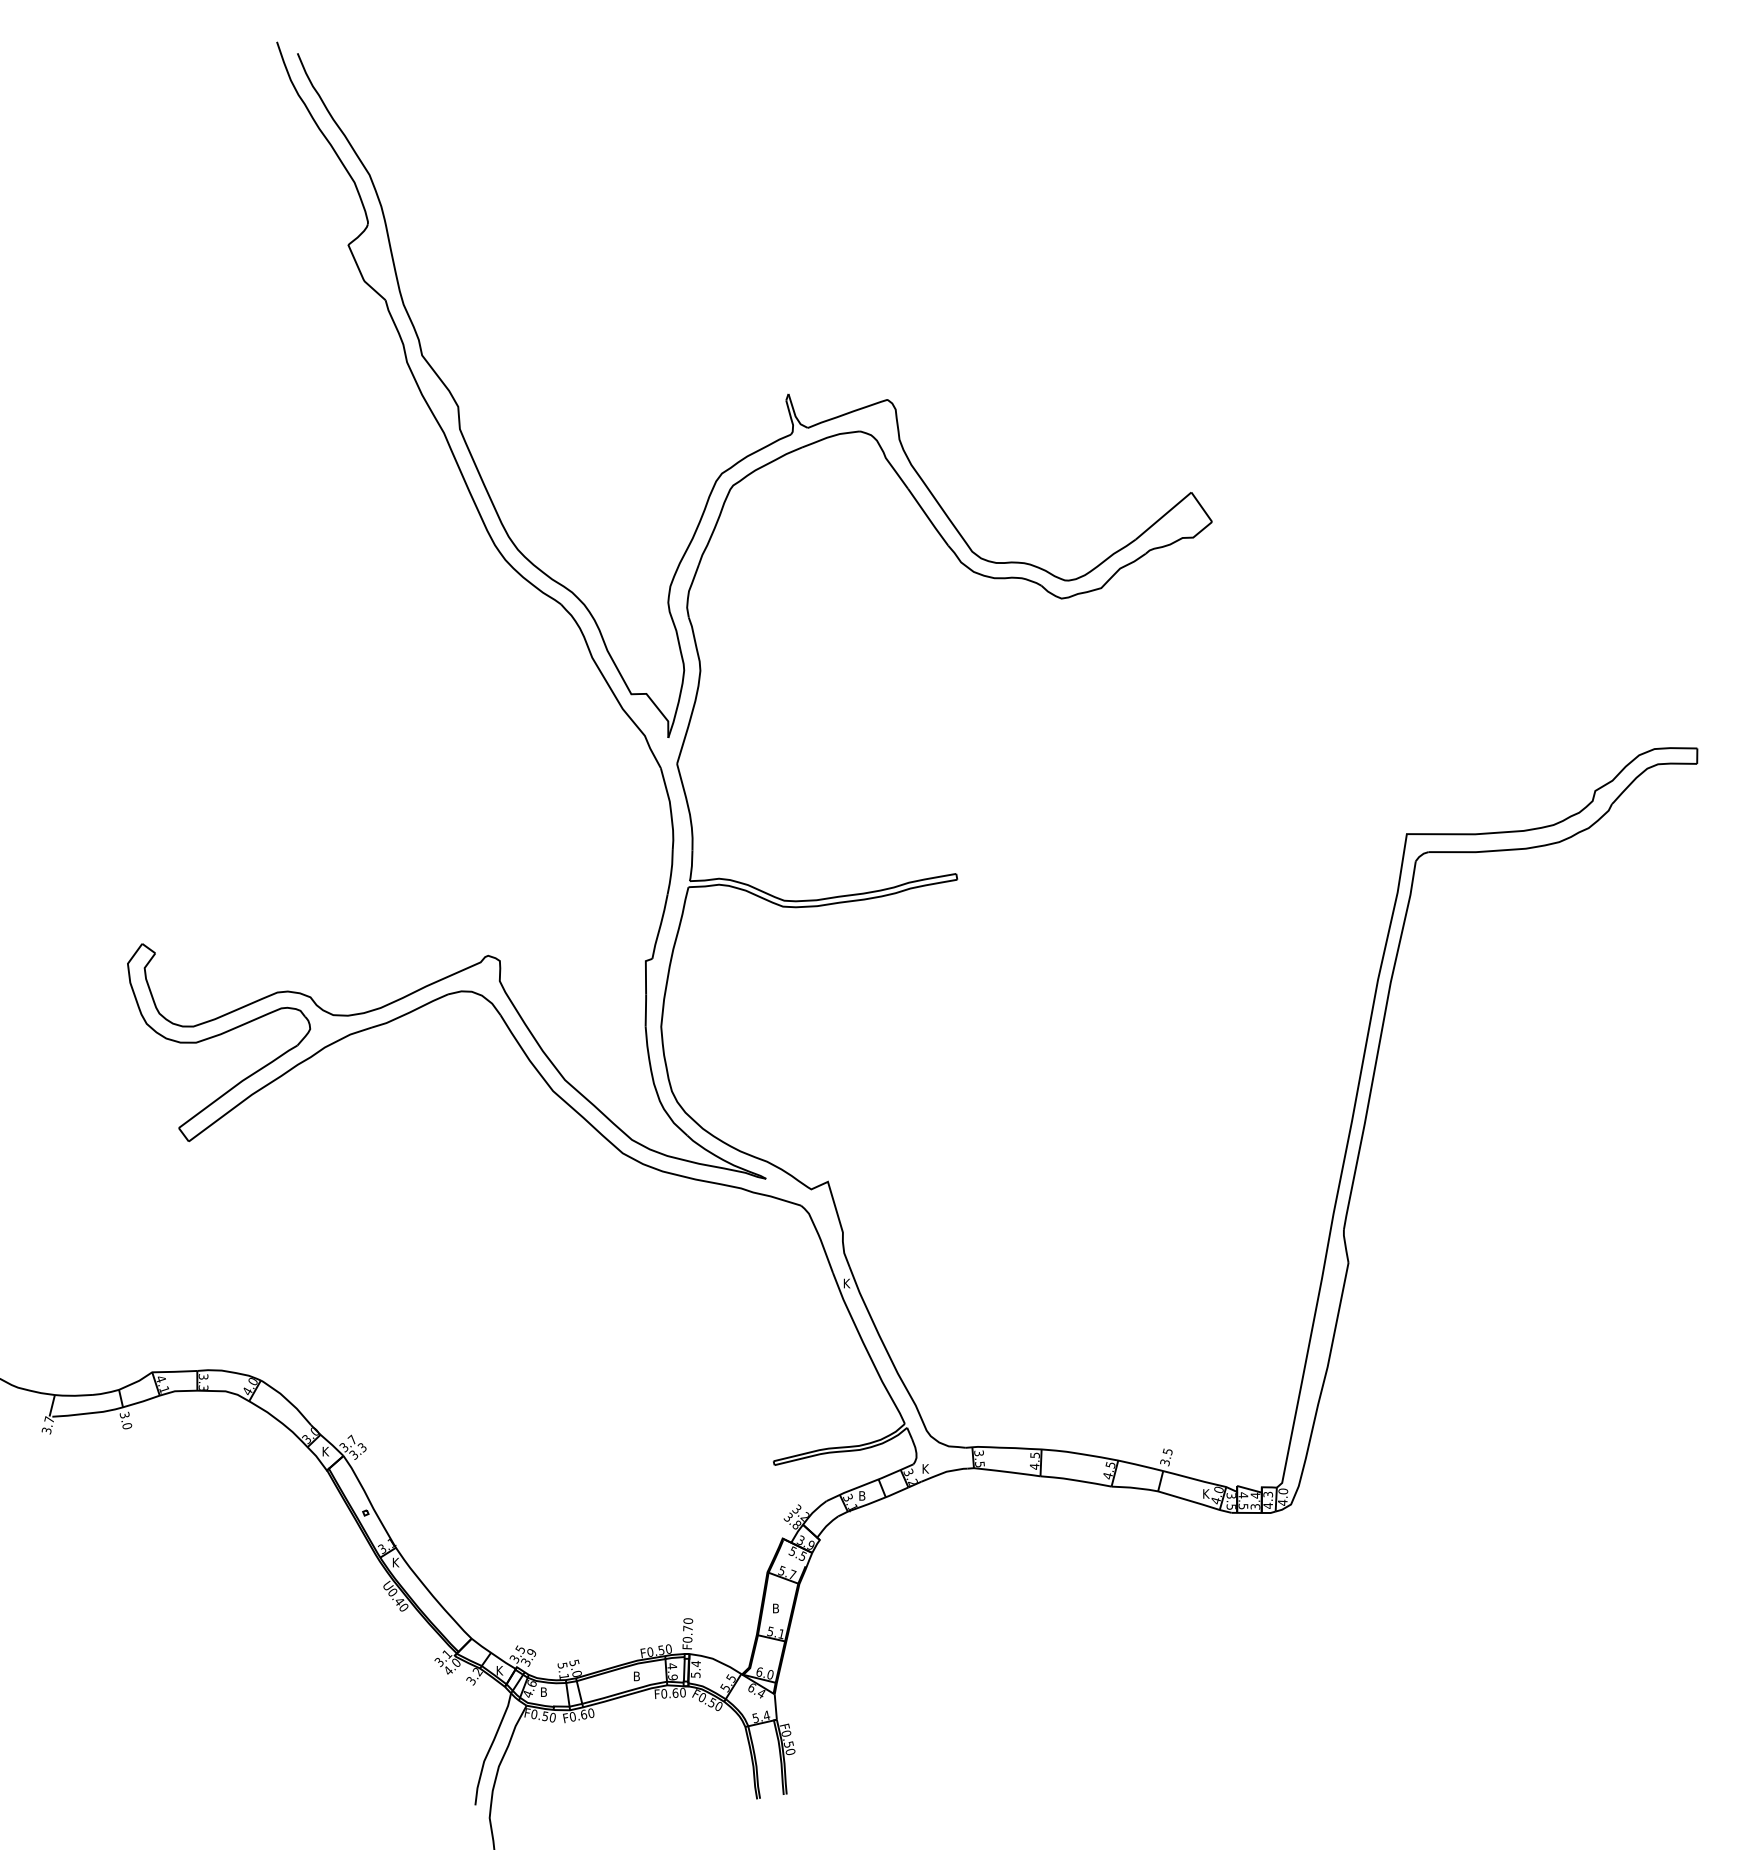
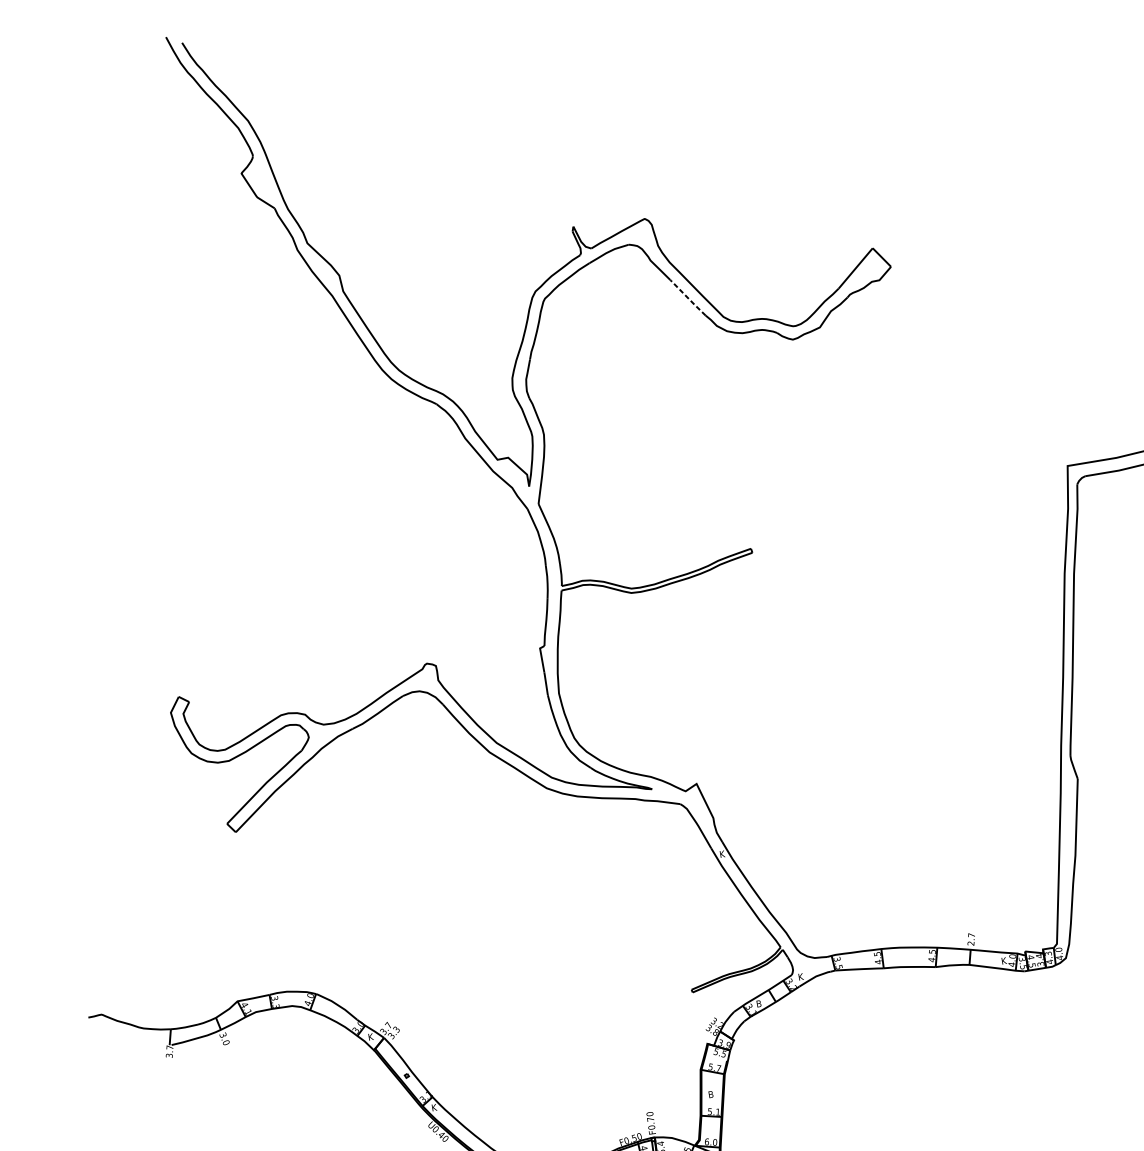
line: (927, 516) -> (687, 297), solid -> dashed
text: (1166, 1456) -> (971, 938), 3.5 -> 2.7

